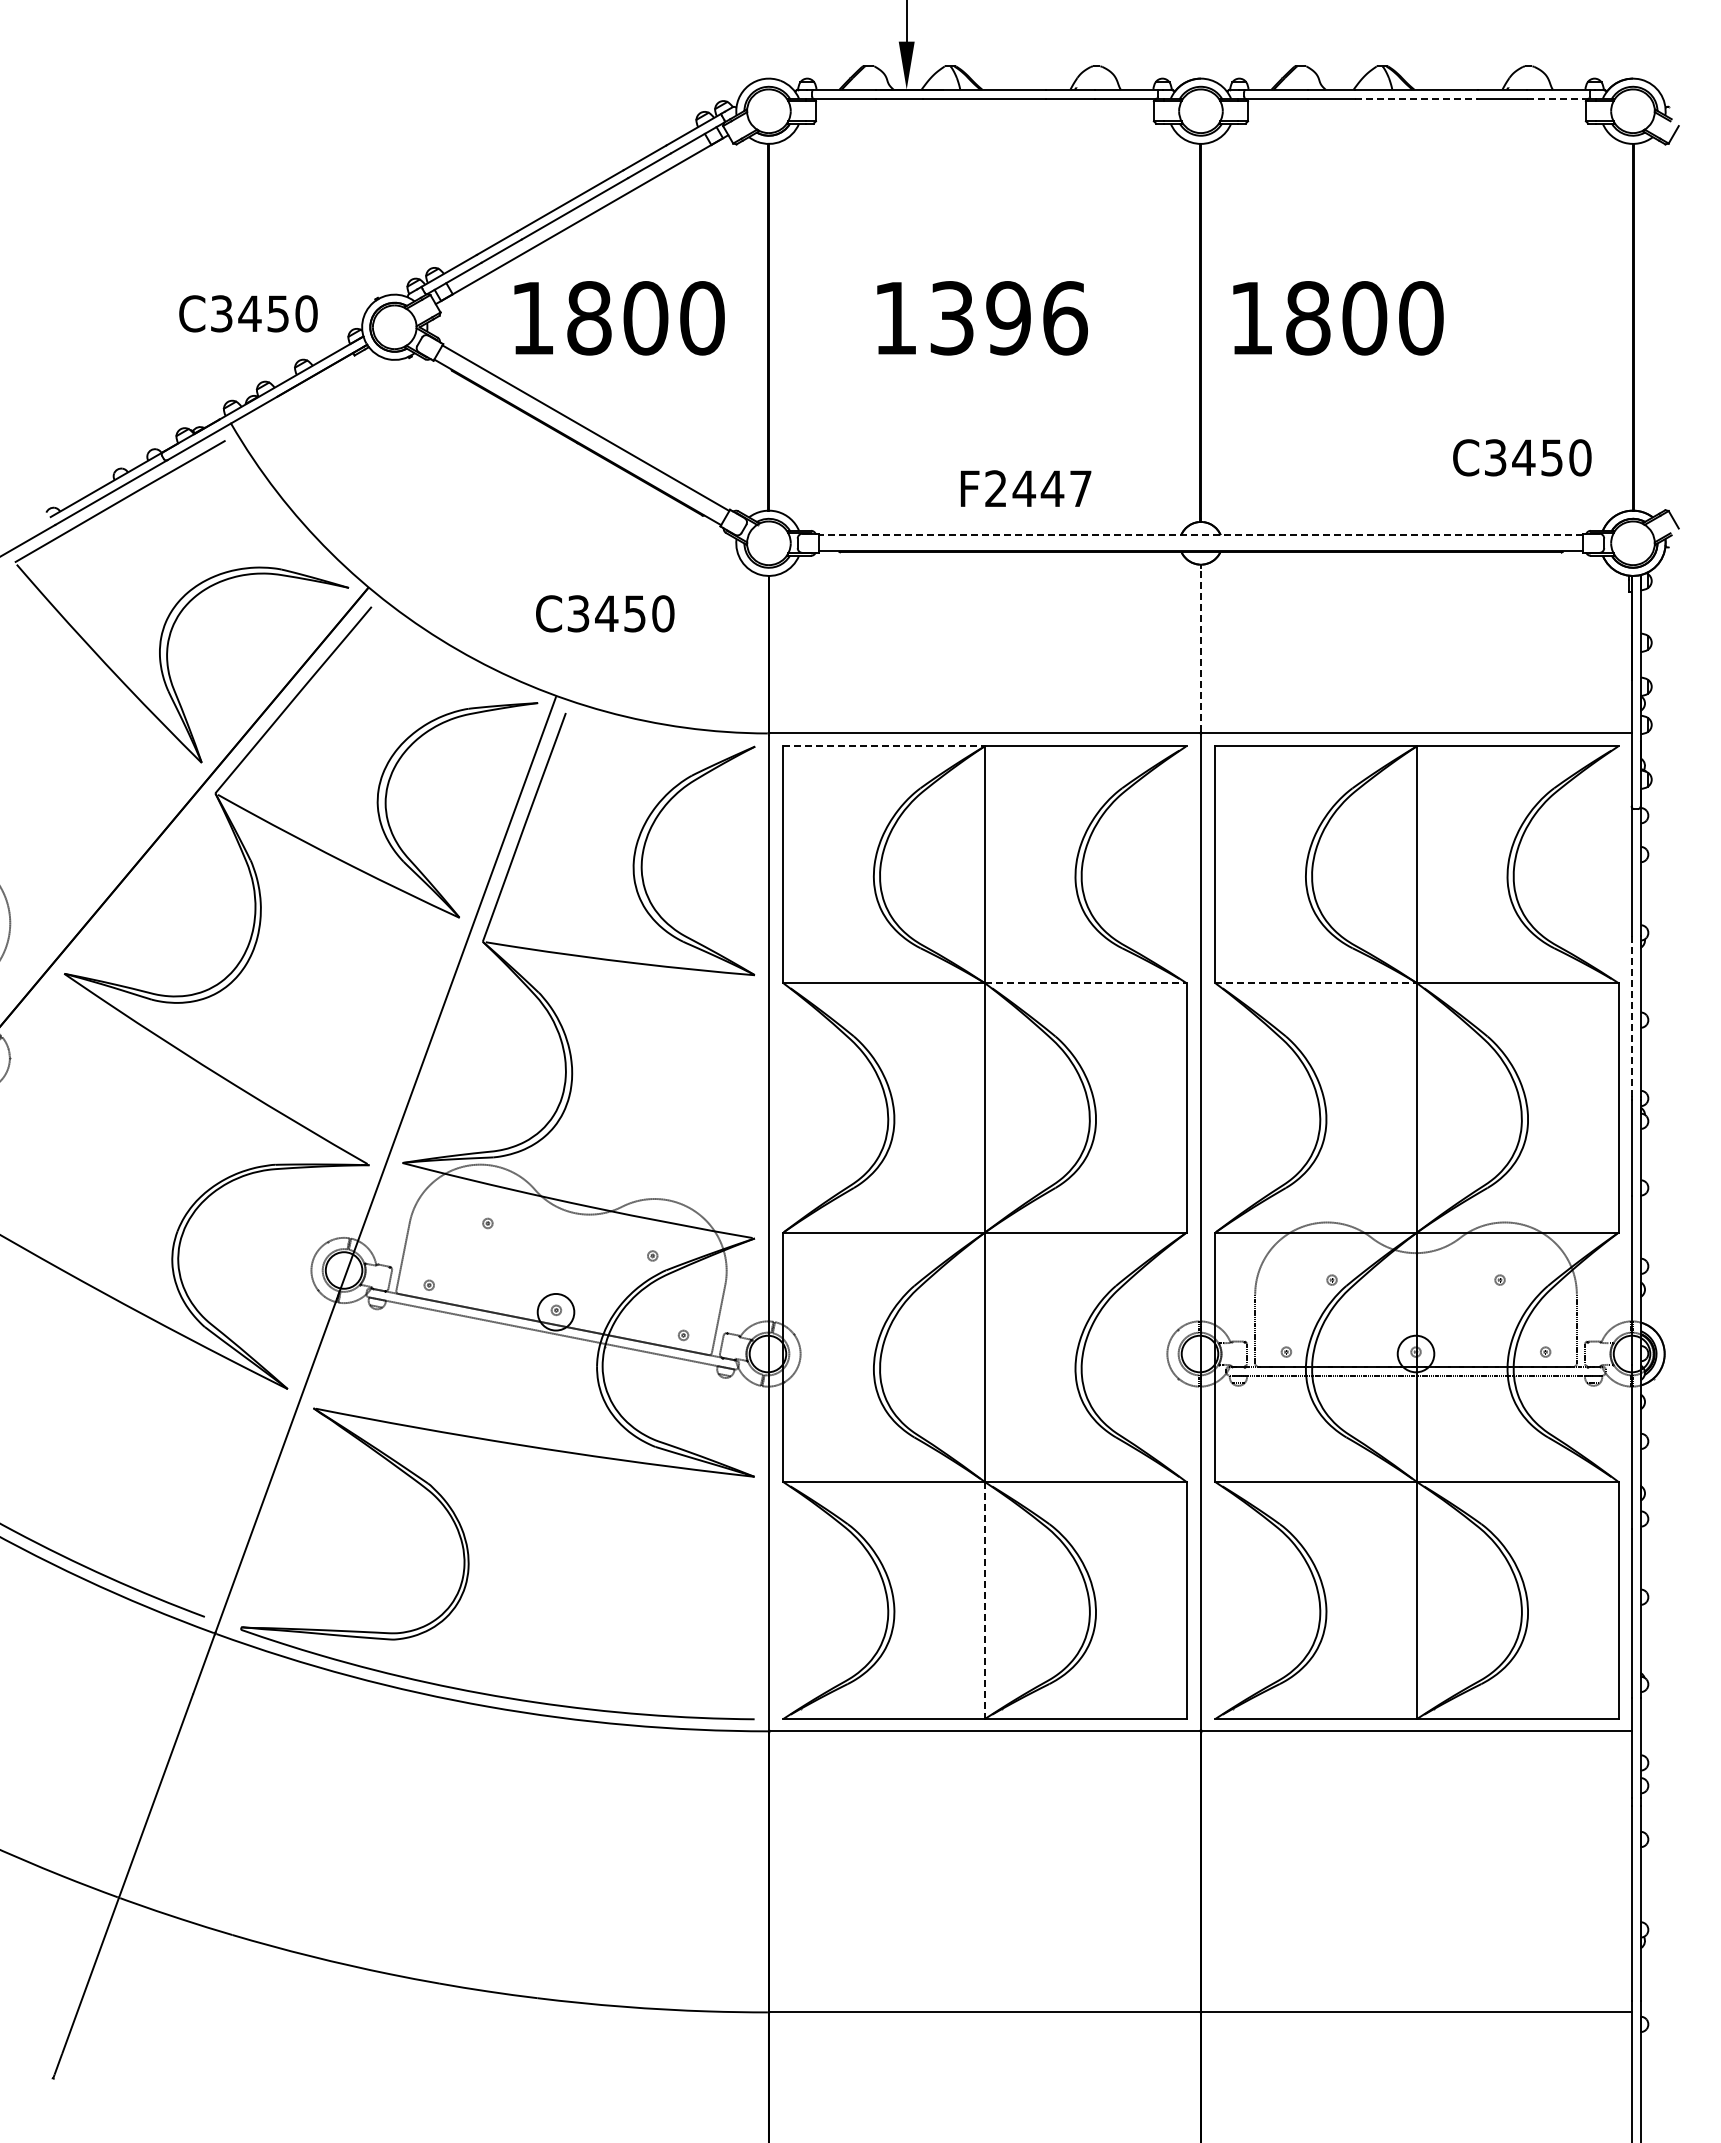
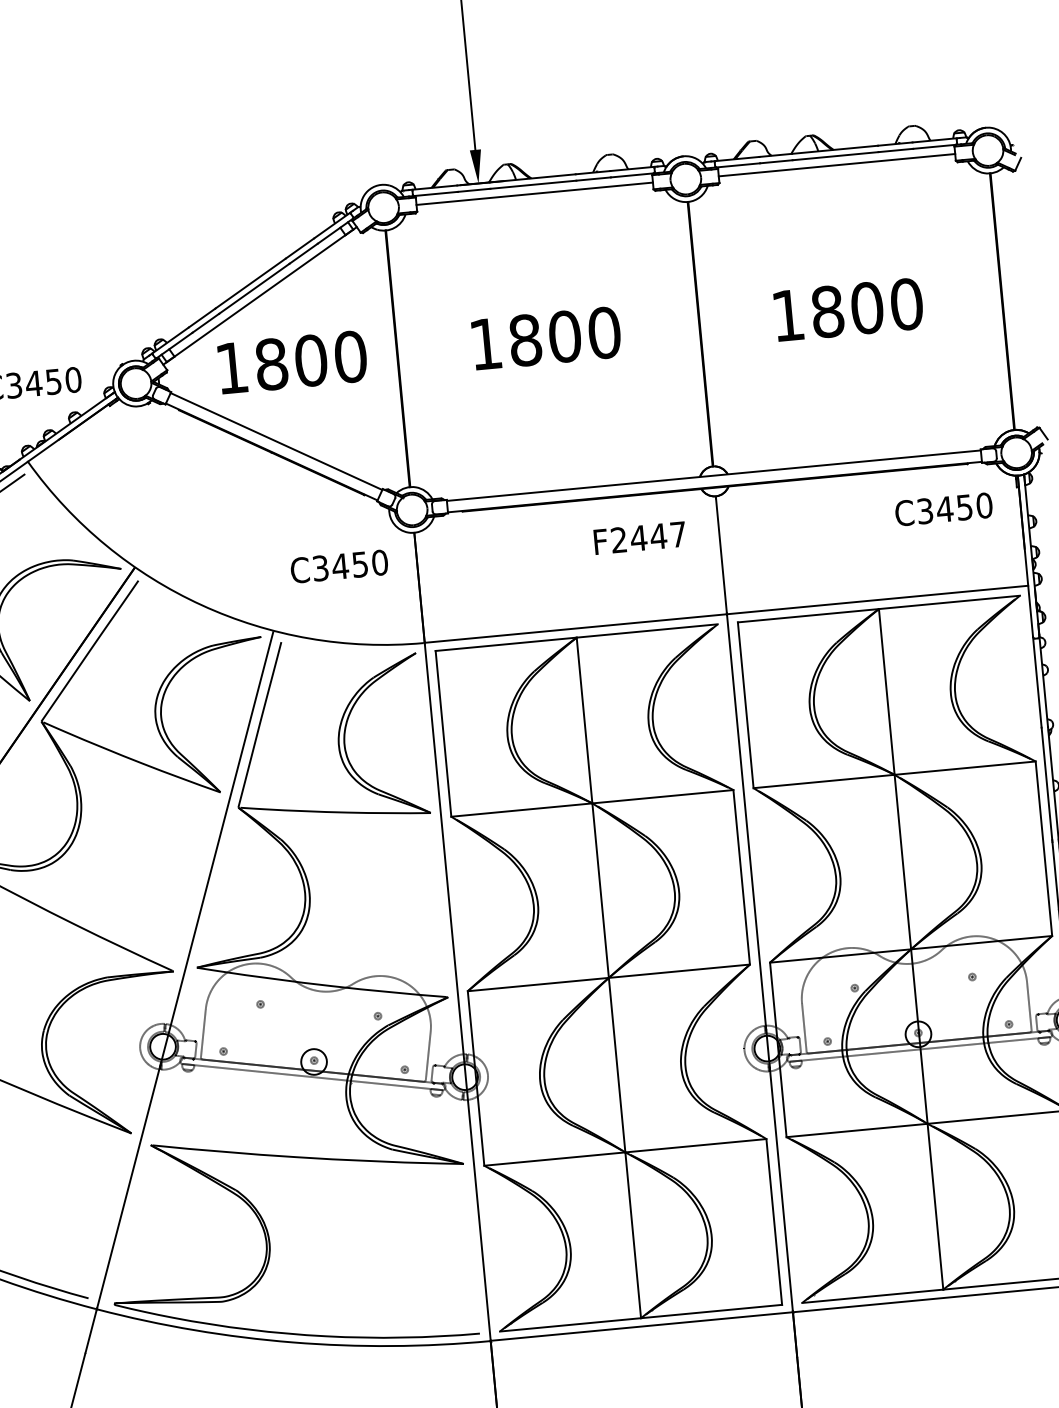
line: (1416, 98) -> (835, 155), dashed -> solid
line: (1557, 98) -> (934, 146), dashed -> solid
line: (984, 111) -> (534, 193), added
line: (1416, 111) -> (836, 165), added
text: (1008, 318) -> (564, 336), 1396 -> 1800
text: (1338, 318) -> (848, 309), moved
text: (1522, 457) -> (943, 509), moved
text: (1025, 488) -> (639, 537), moved
line: (1200, 535) -> (713, 475), dashed -> solid
text: (605, 613) -> (339, 566), moved
line: (1200, 649) -> (721, 555), dashed -> solid
line: (884, 746) -> (506, 644), dashed -> solid
line: (1085, 983) -> (662, 796), dashed -> solid
line: (1316, 983) -> (824, 781), dashed -> solid
line: (1631, 1015) -> (1046, 783), dashed -> solid
line: (984, 1601) -> (632, 1235), dashed -> solid

